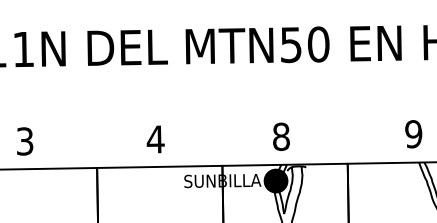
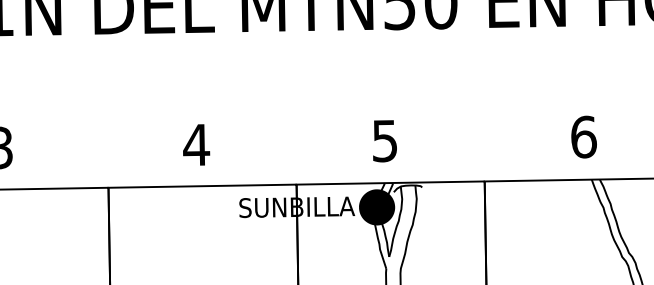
text: (413, 134) -> (583, 137), 9 -> 6
text: (281, 136) -> (385, 140), 8 -> 5

